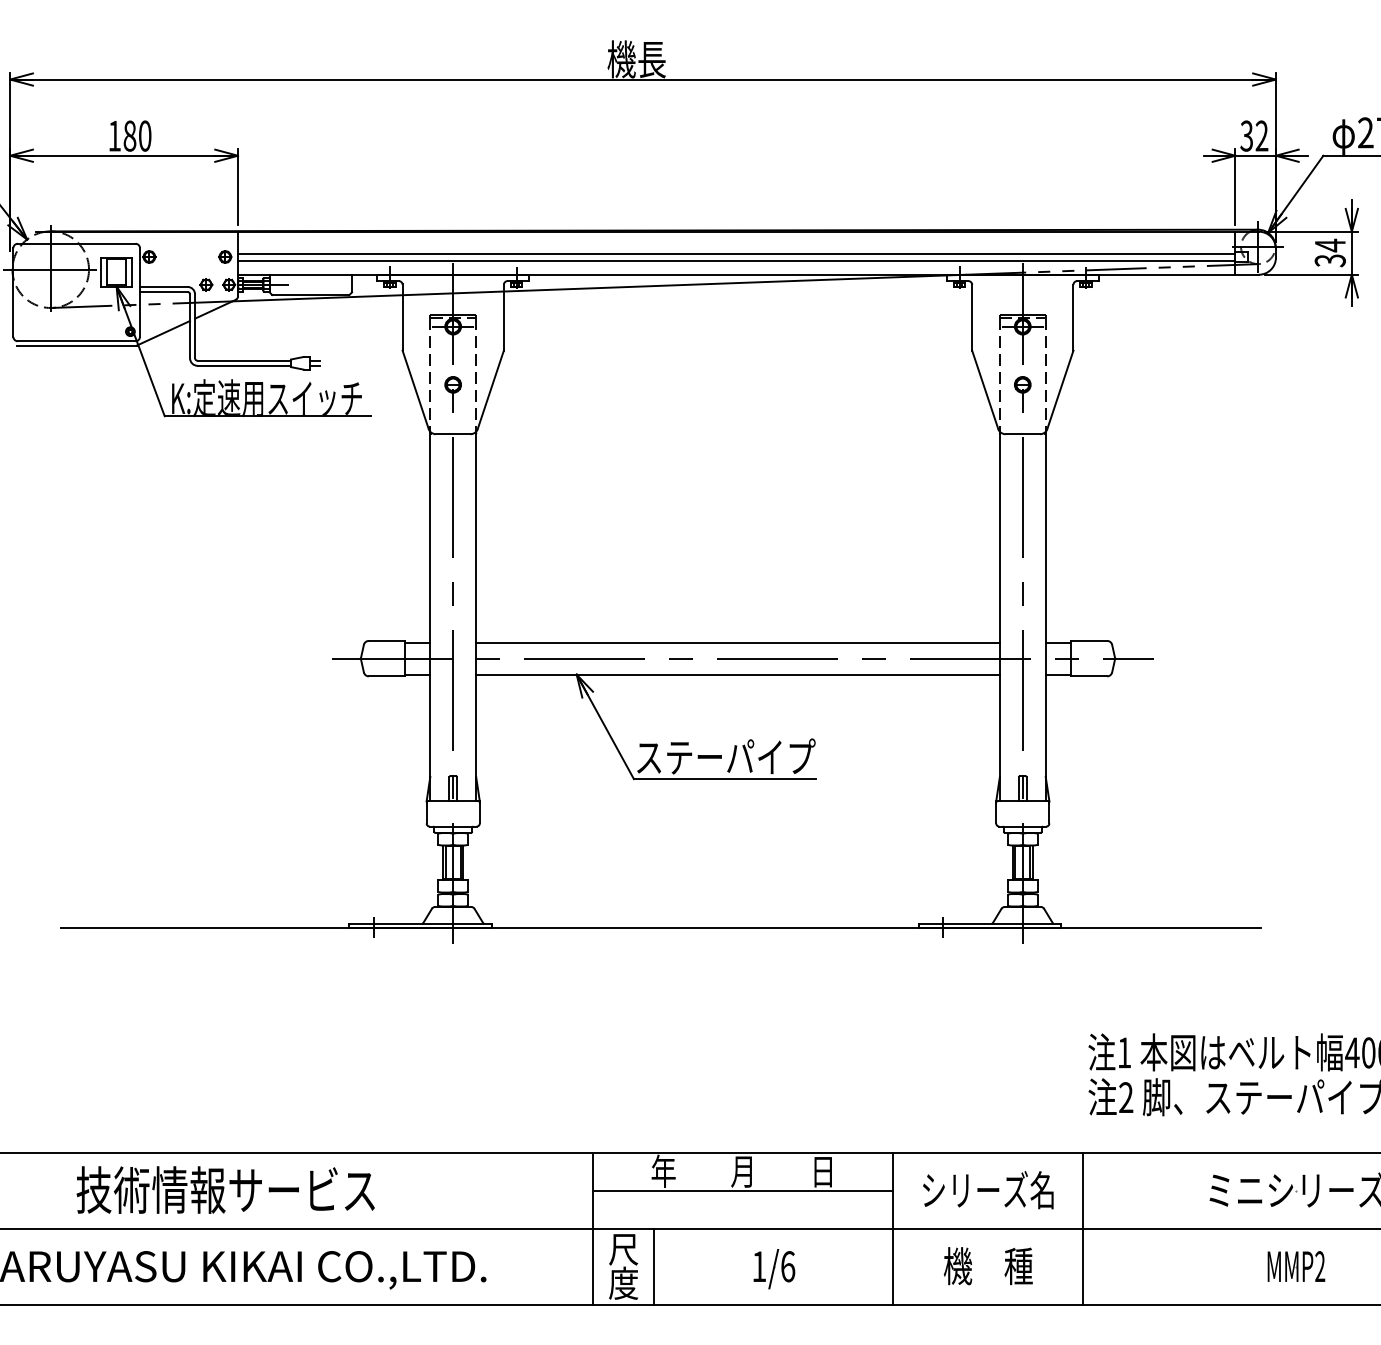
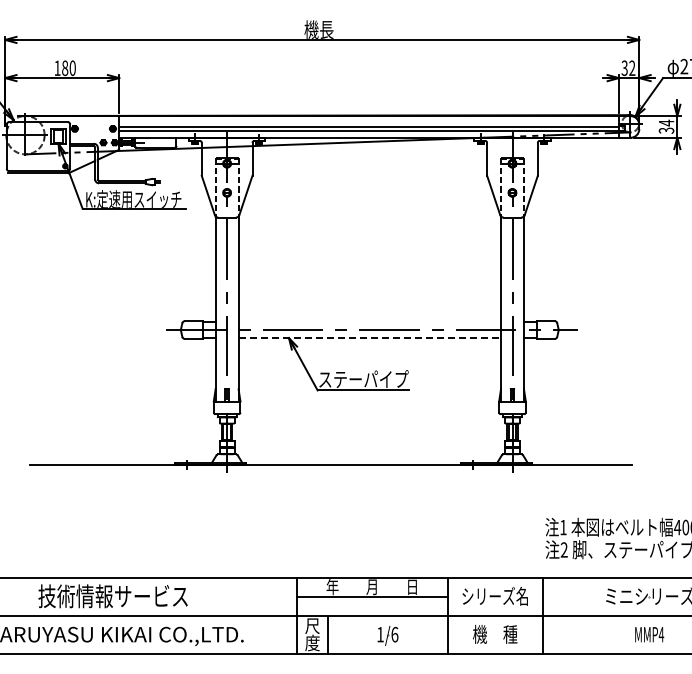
line: (737, 643) -> (369, 322), removed
line: (739, 675) -> (370, 338), solid -> dashed
text: (1320, 1266) -> (661, 634), MMP2 -> MMP4

